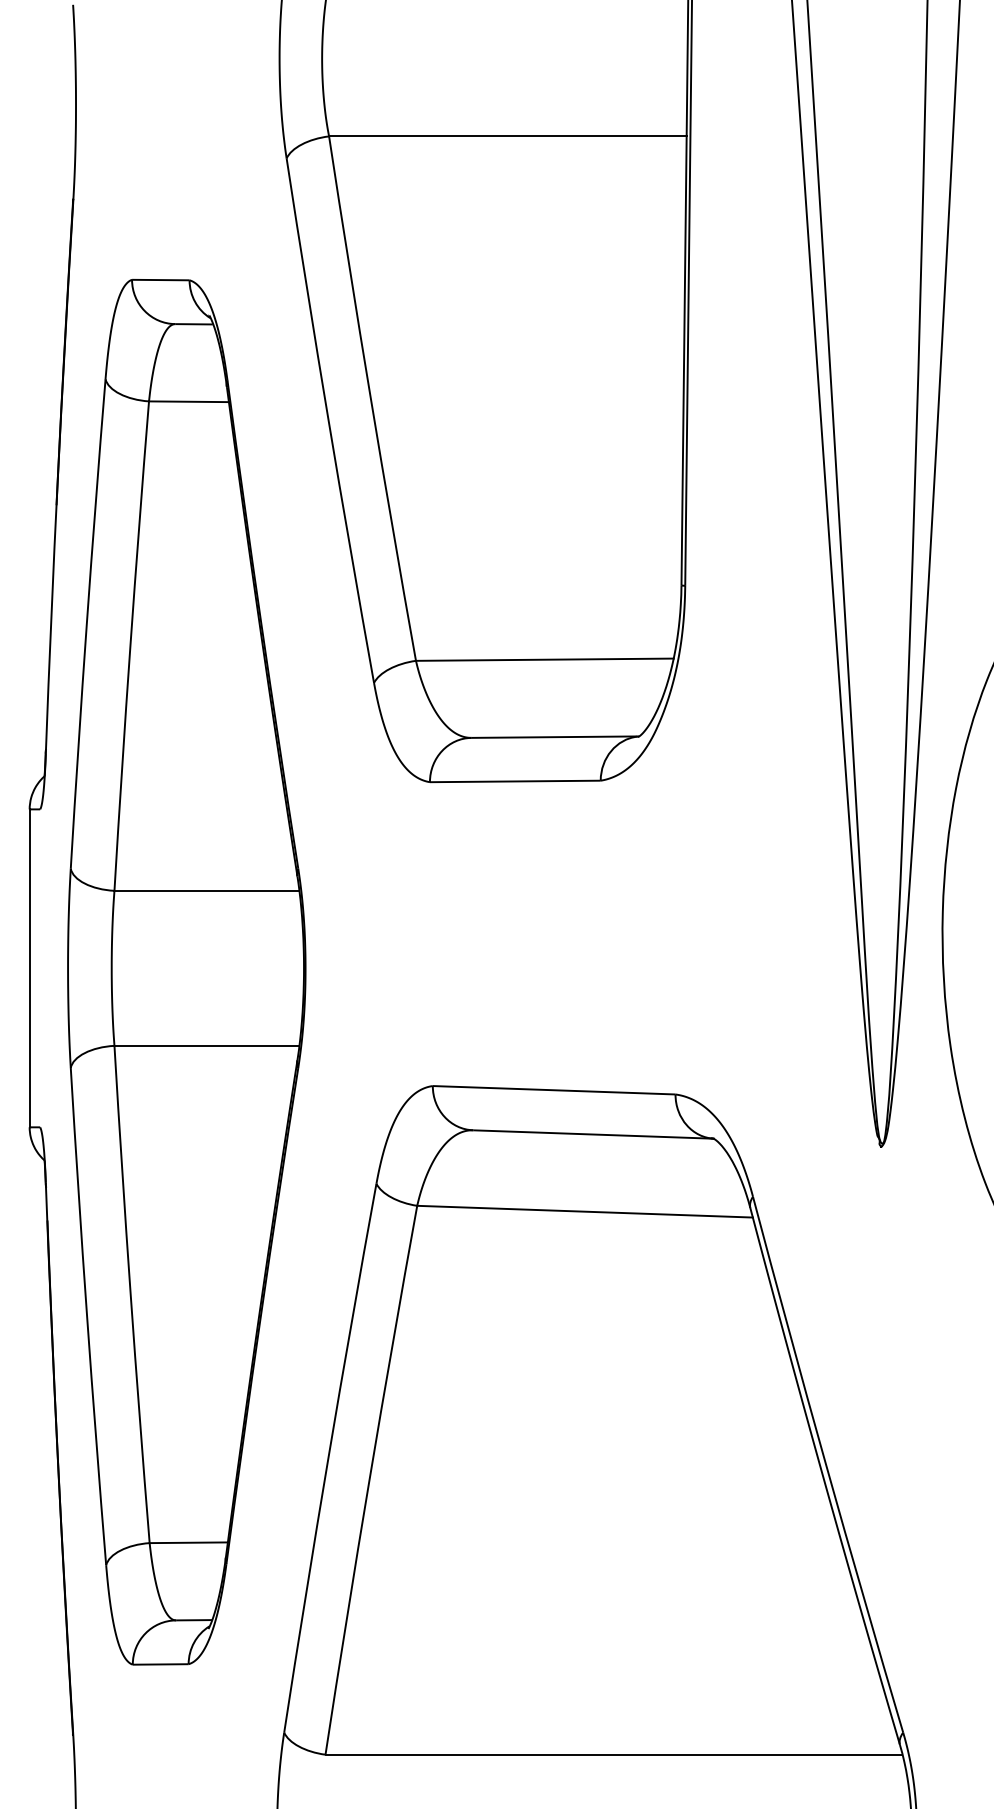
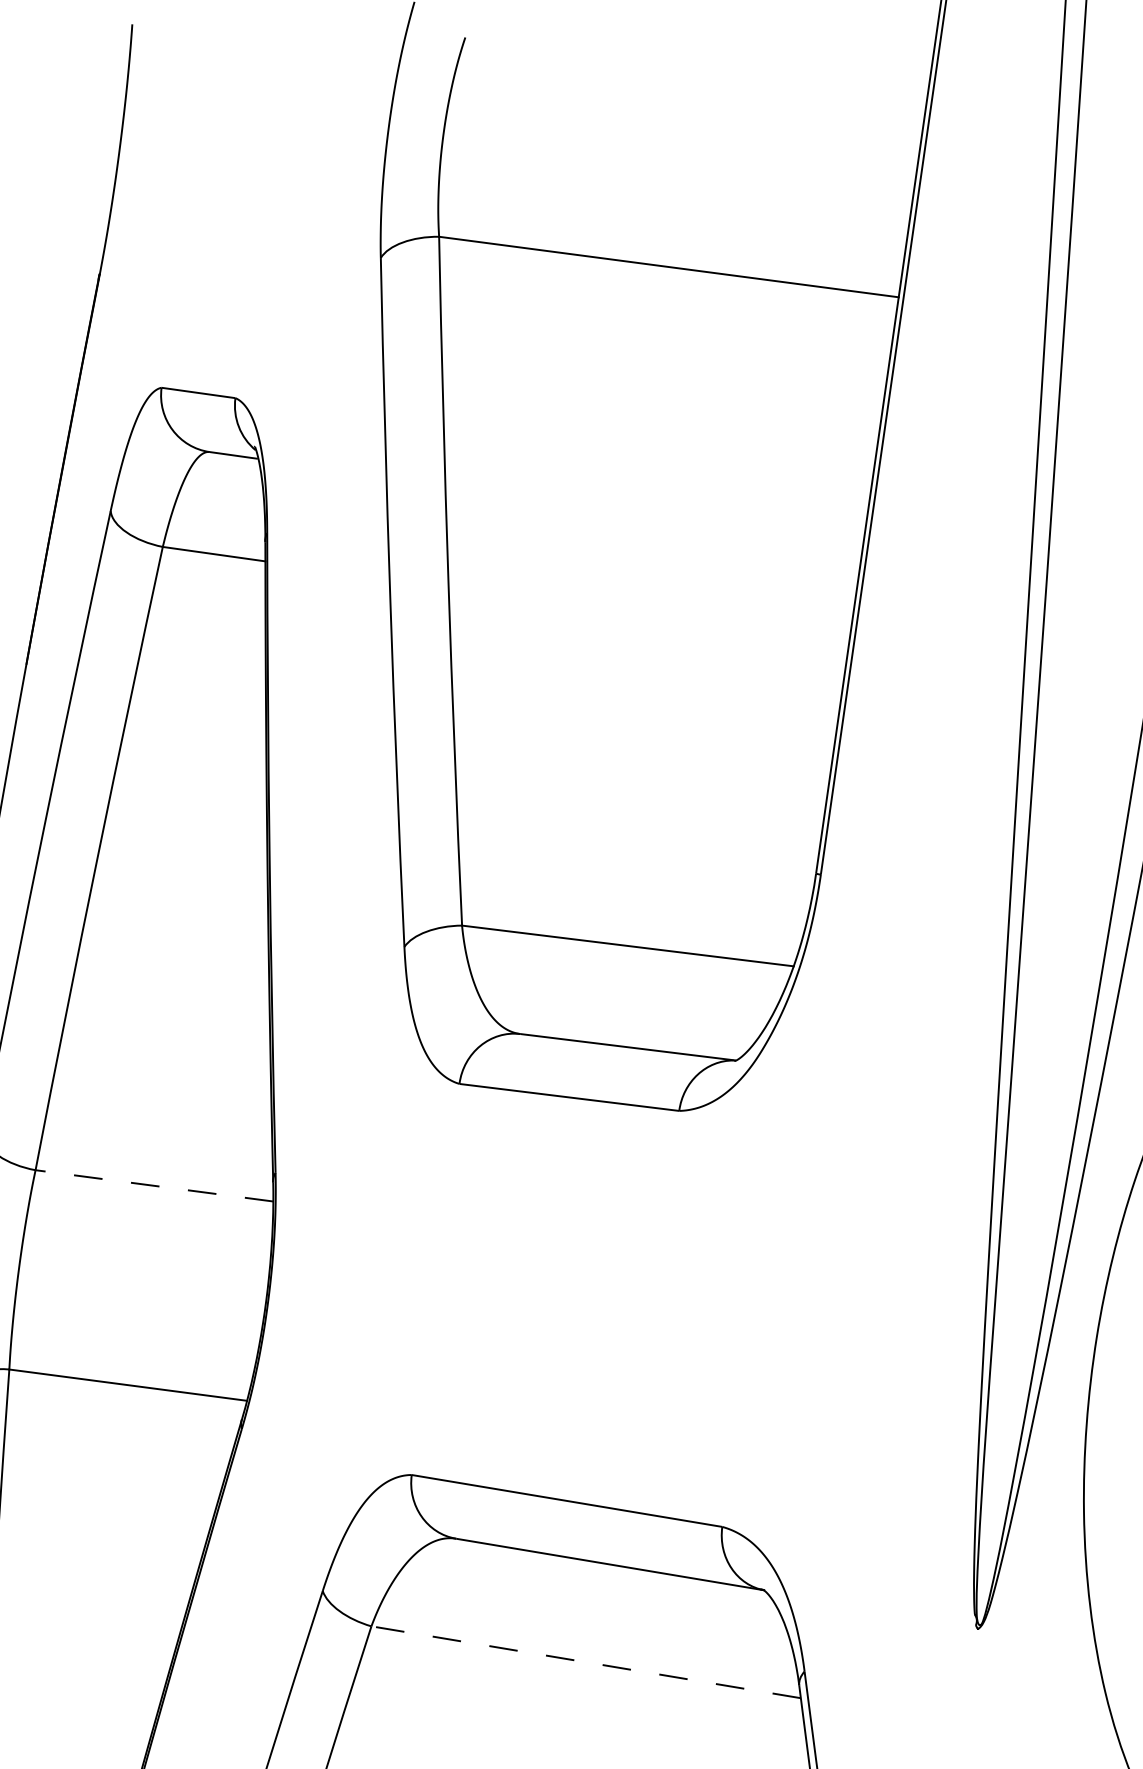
line: (206, 890) -> (153, 1185), solid -> dashed
line: (585, 1211) -> (586, 1662), solid -> dashed

